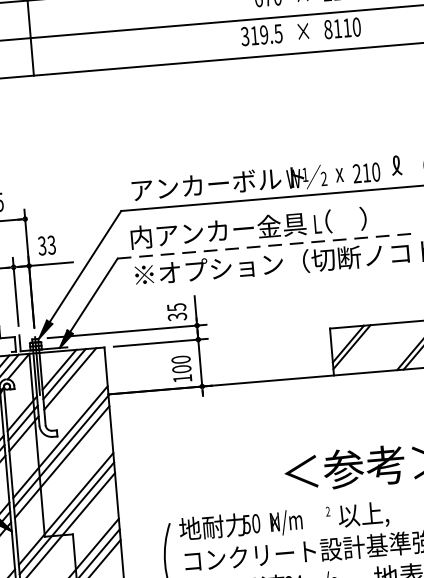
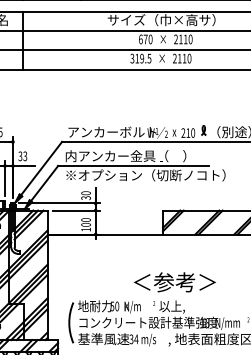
text: (327, 29) -> (174, 58), 8110 -> 2110
line: (264, 245) -> (133, 165), dashed -> solid
text: (175, 307) -> (85, 193), 35 -> 30

